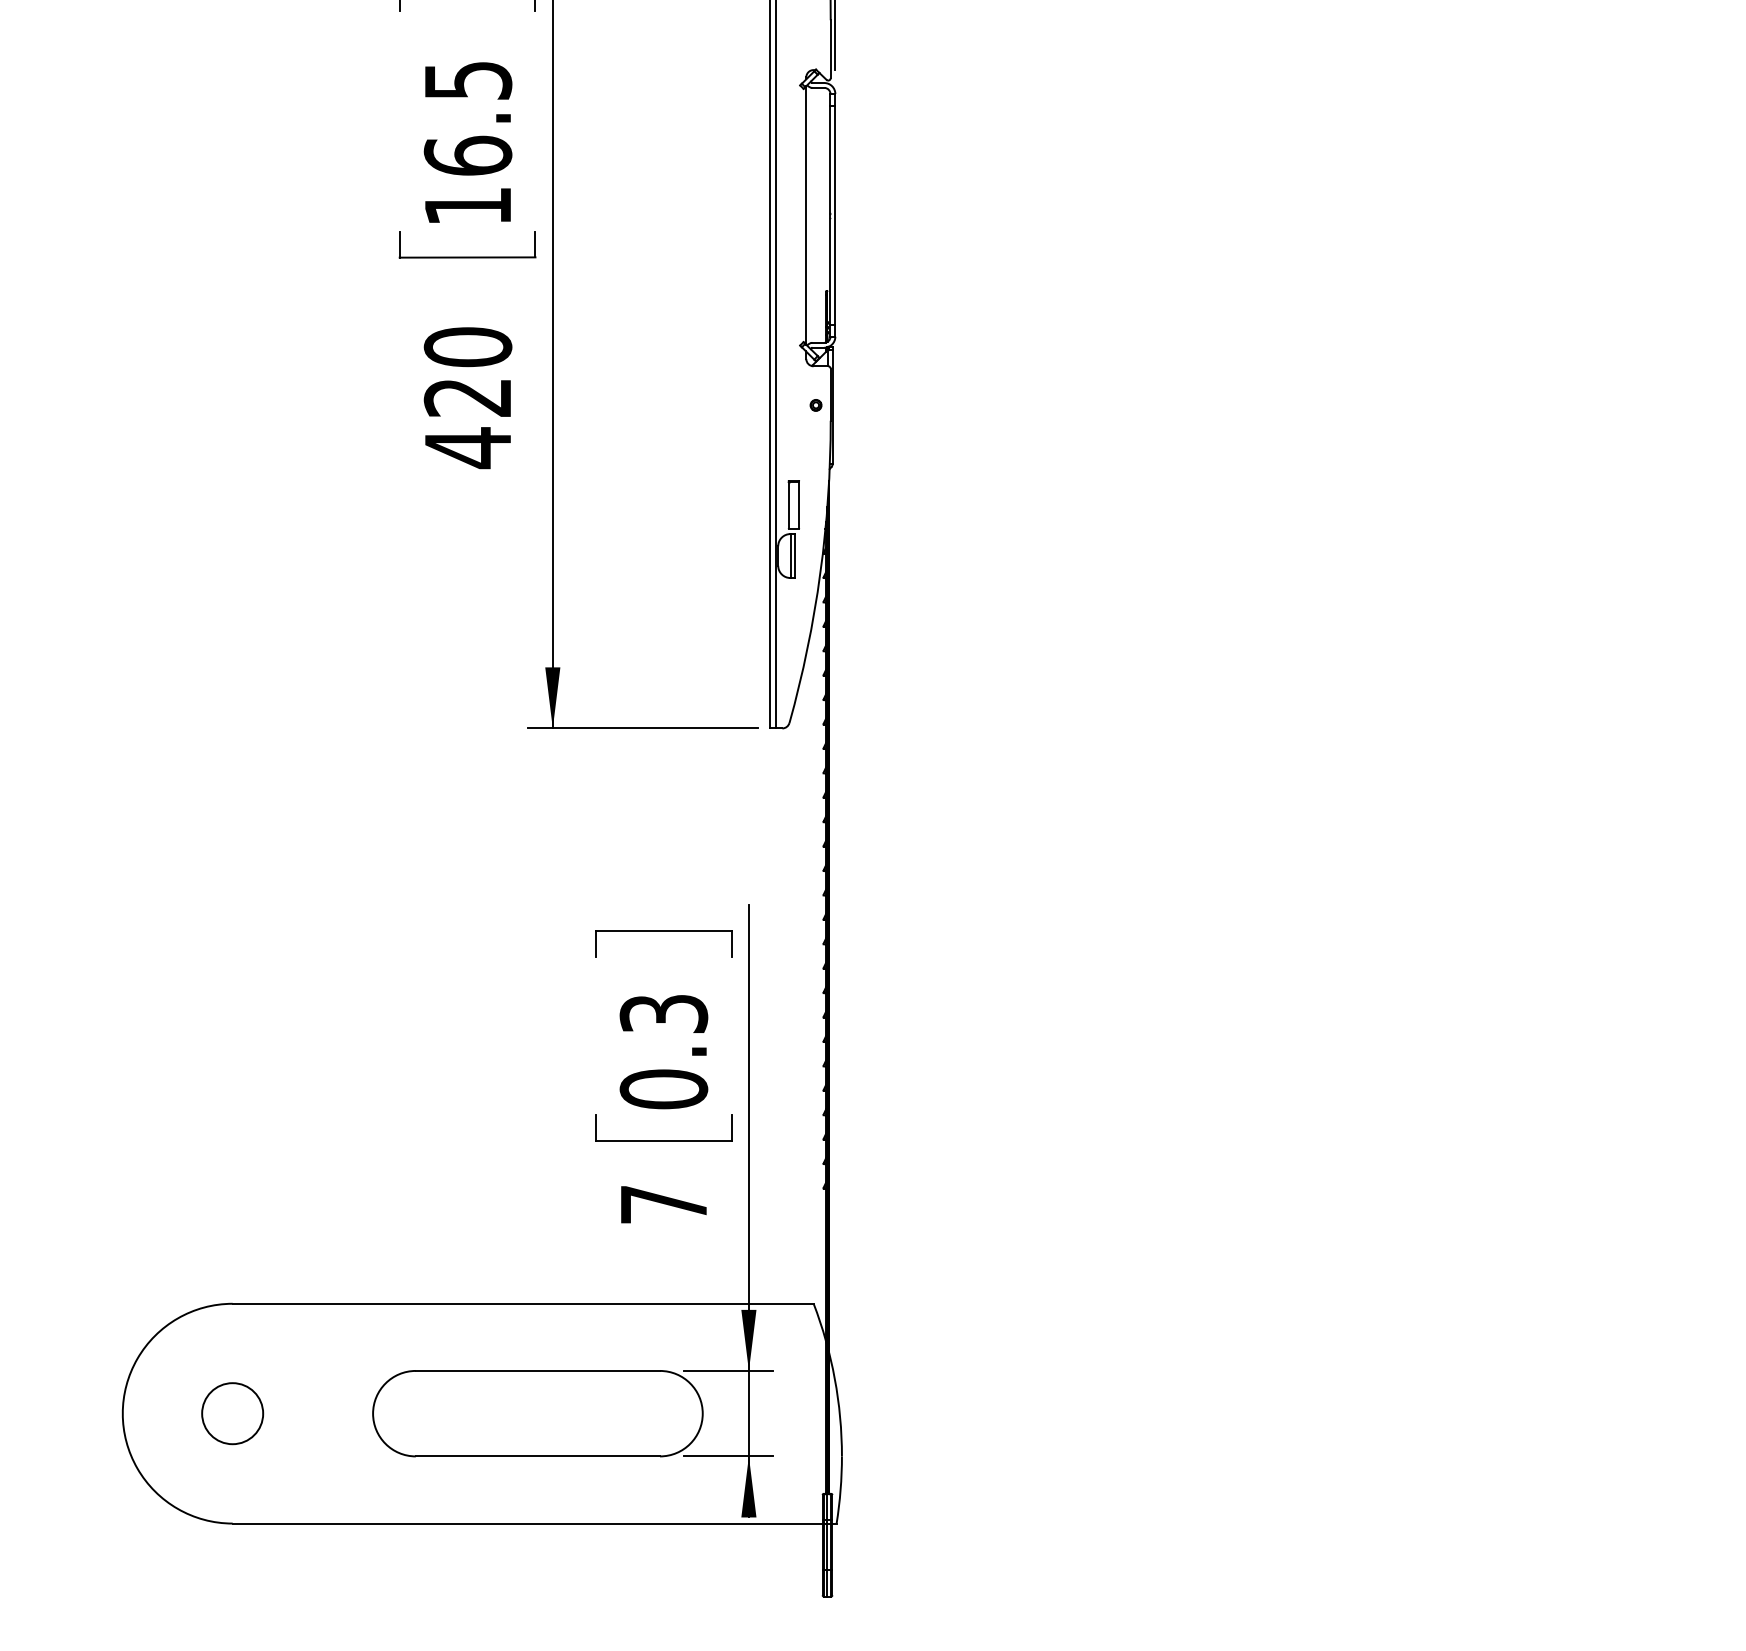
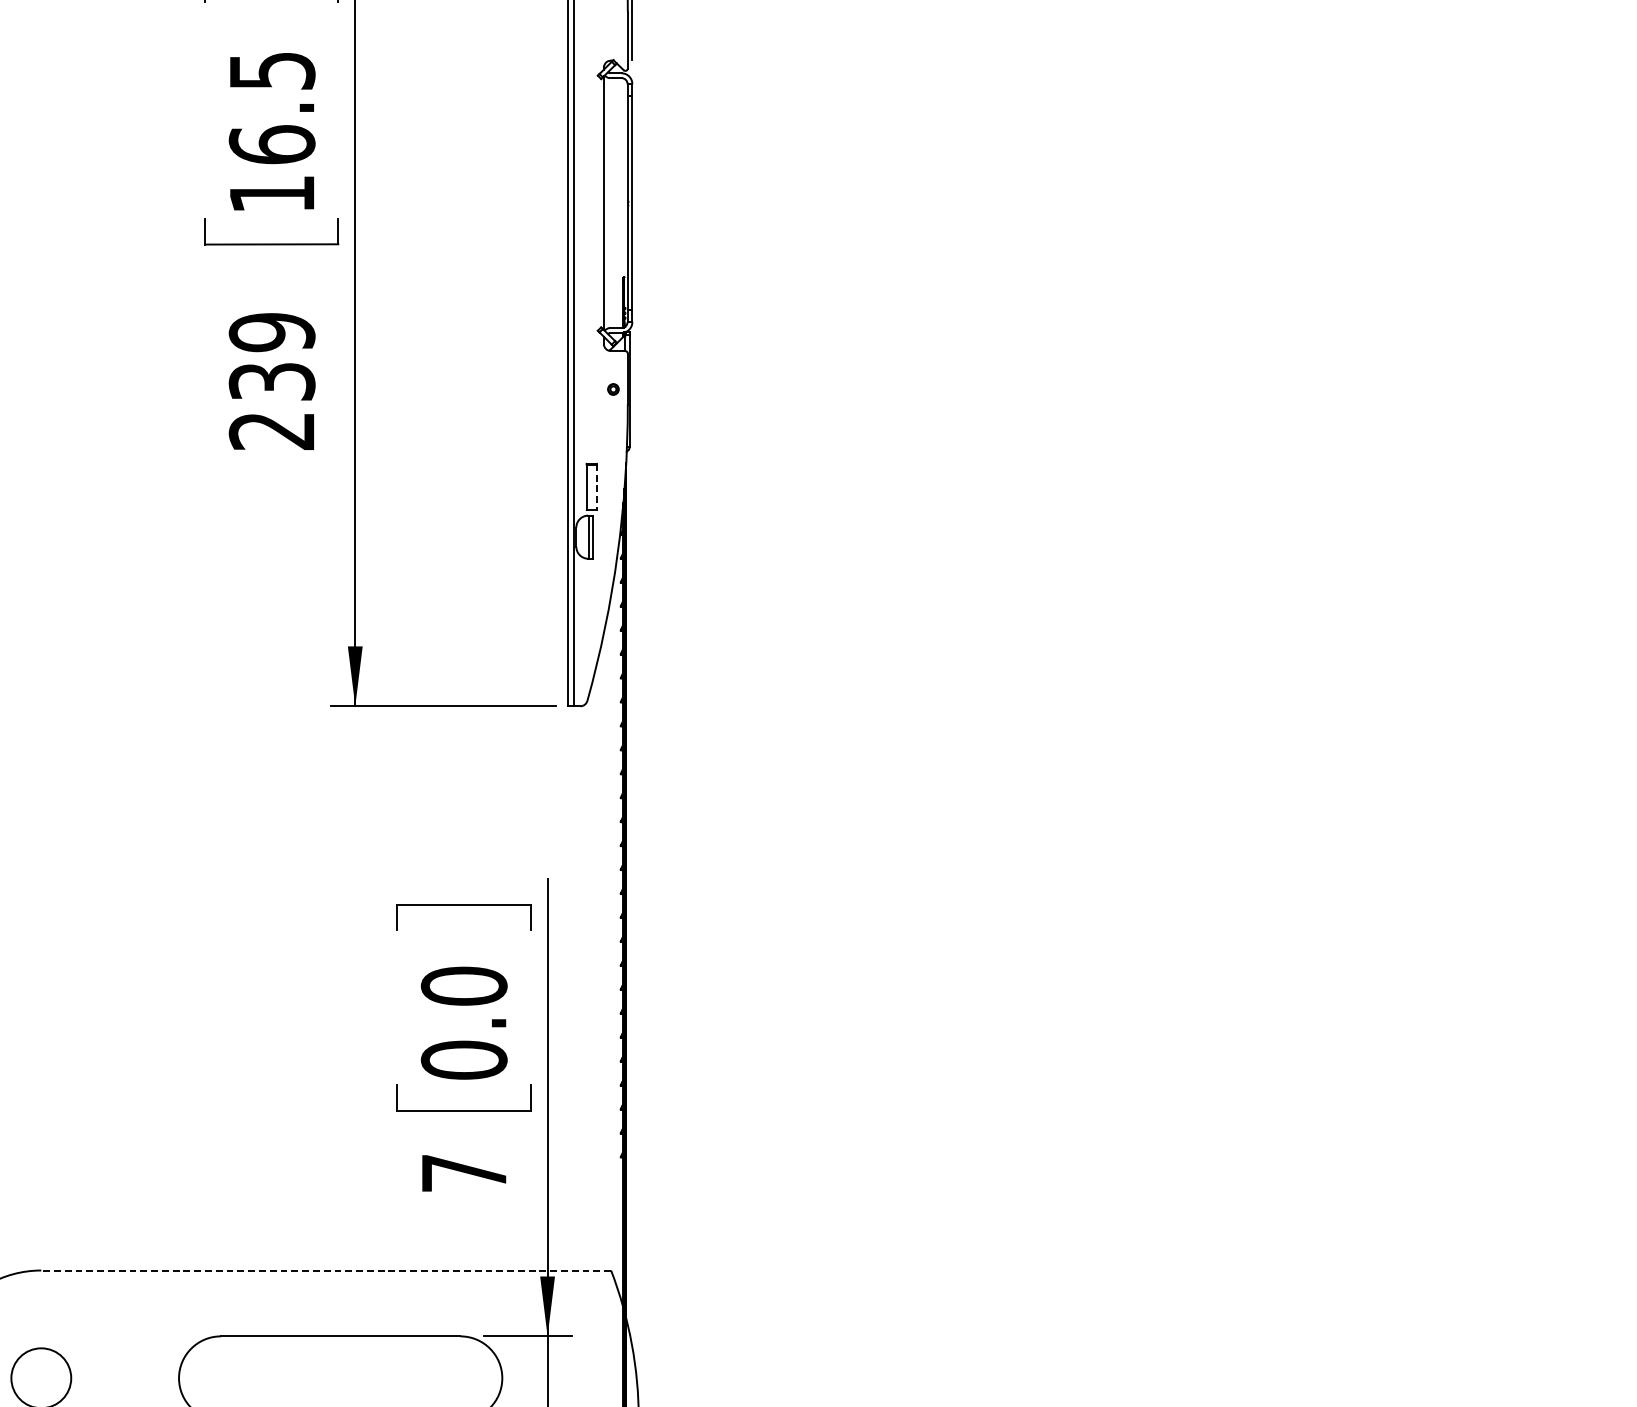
text: (467, 398) -> (271, 382), 420 -> 239
line: (799, 505) -> (597, 487), solid -> dashed
text: (663, 1013) -> (463, 985), 0.3 -> 0.0
line: (522, 1303) -> (325, 1270), solid -> dashed

